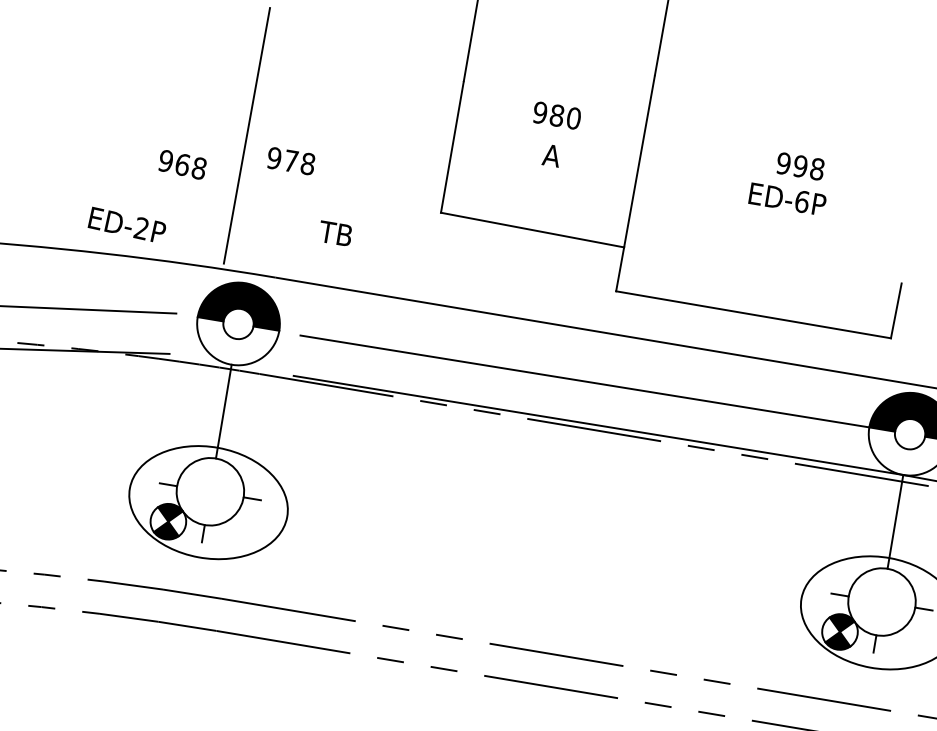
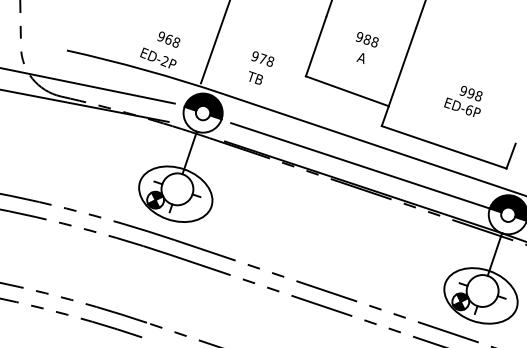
text: (572, 119) -> (374, 42), 980 -> 988
text: (290, 160) -> (262, 58), moved
text: (181, 164) -> (168, 39), moved
text: (786, 183) -> (463, 100), moved

